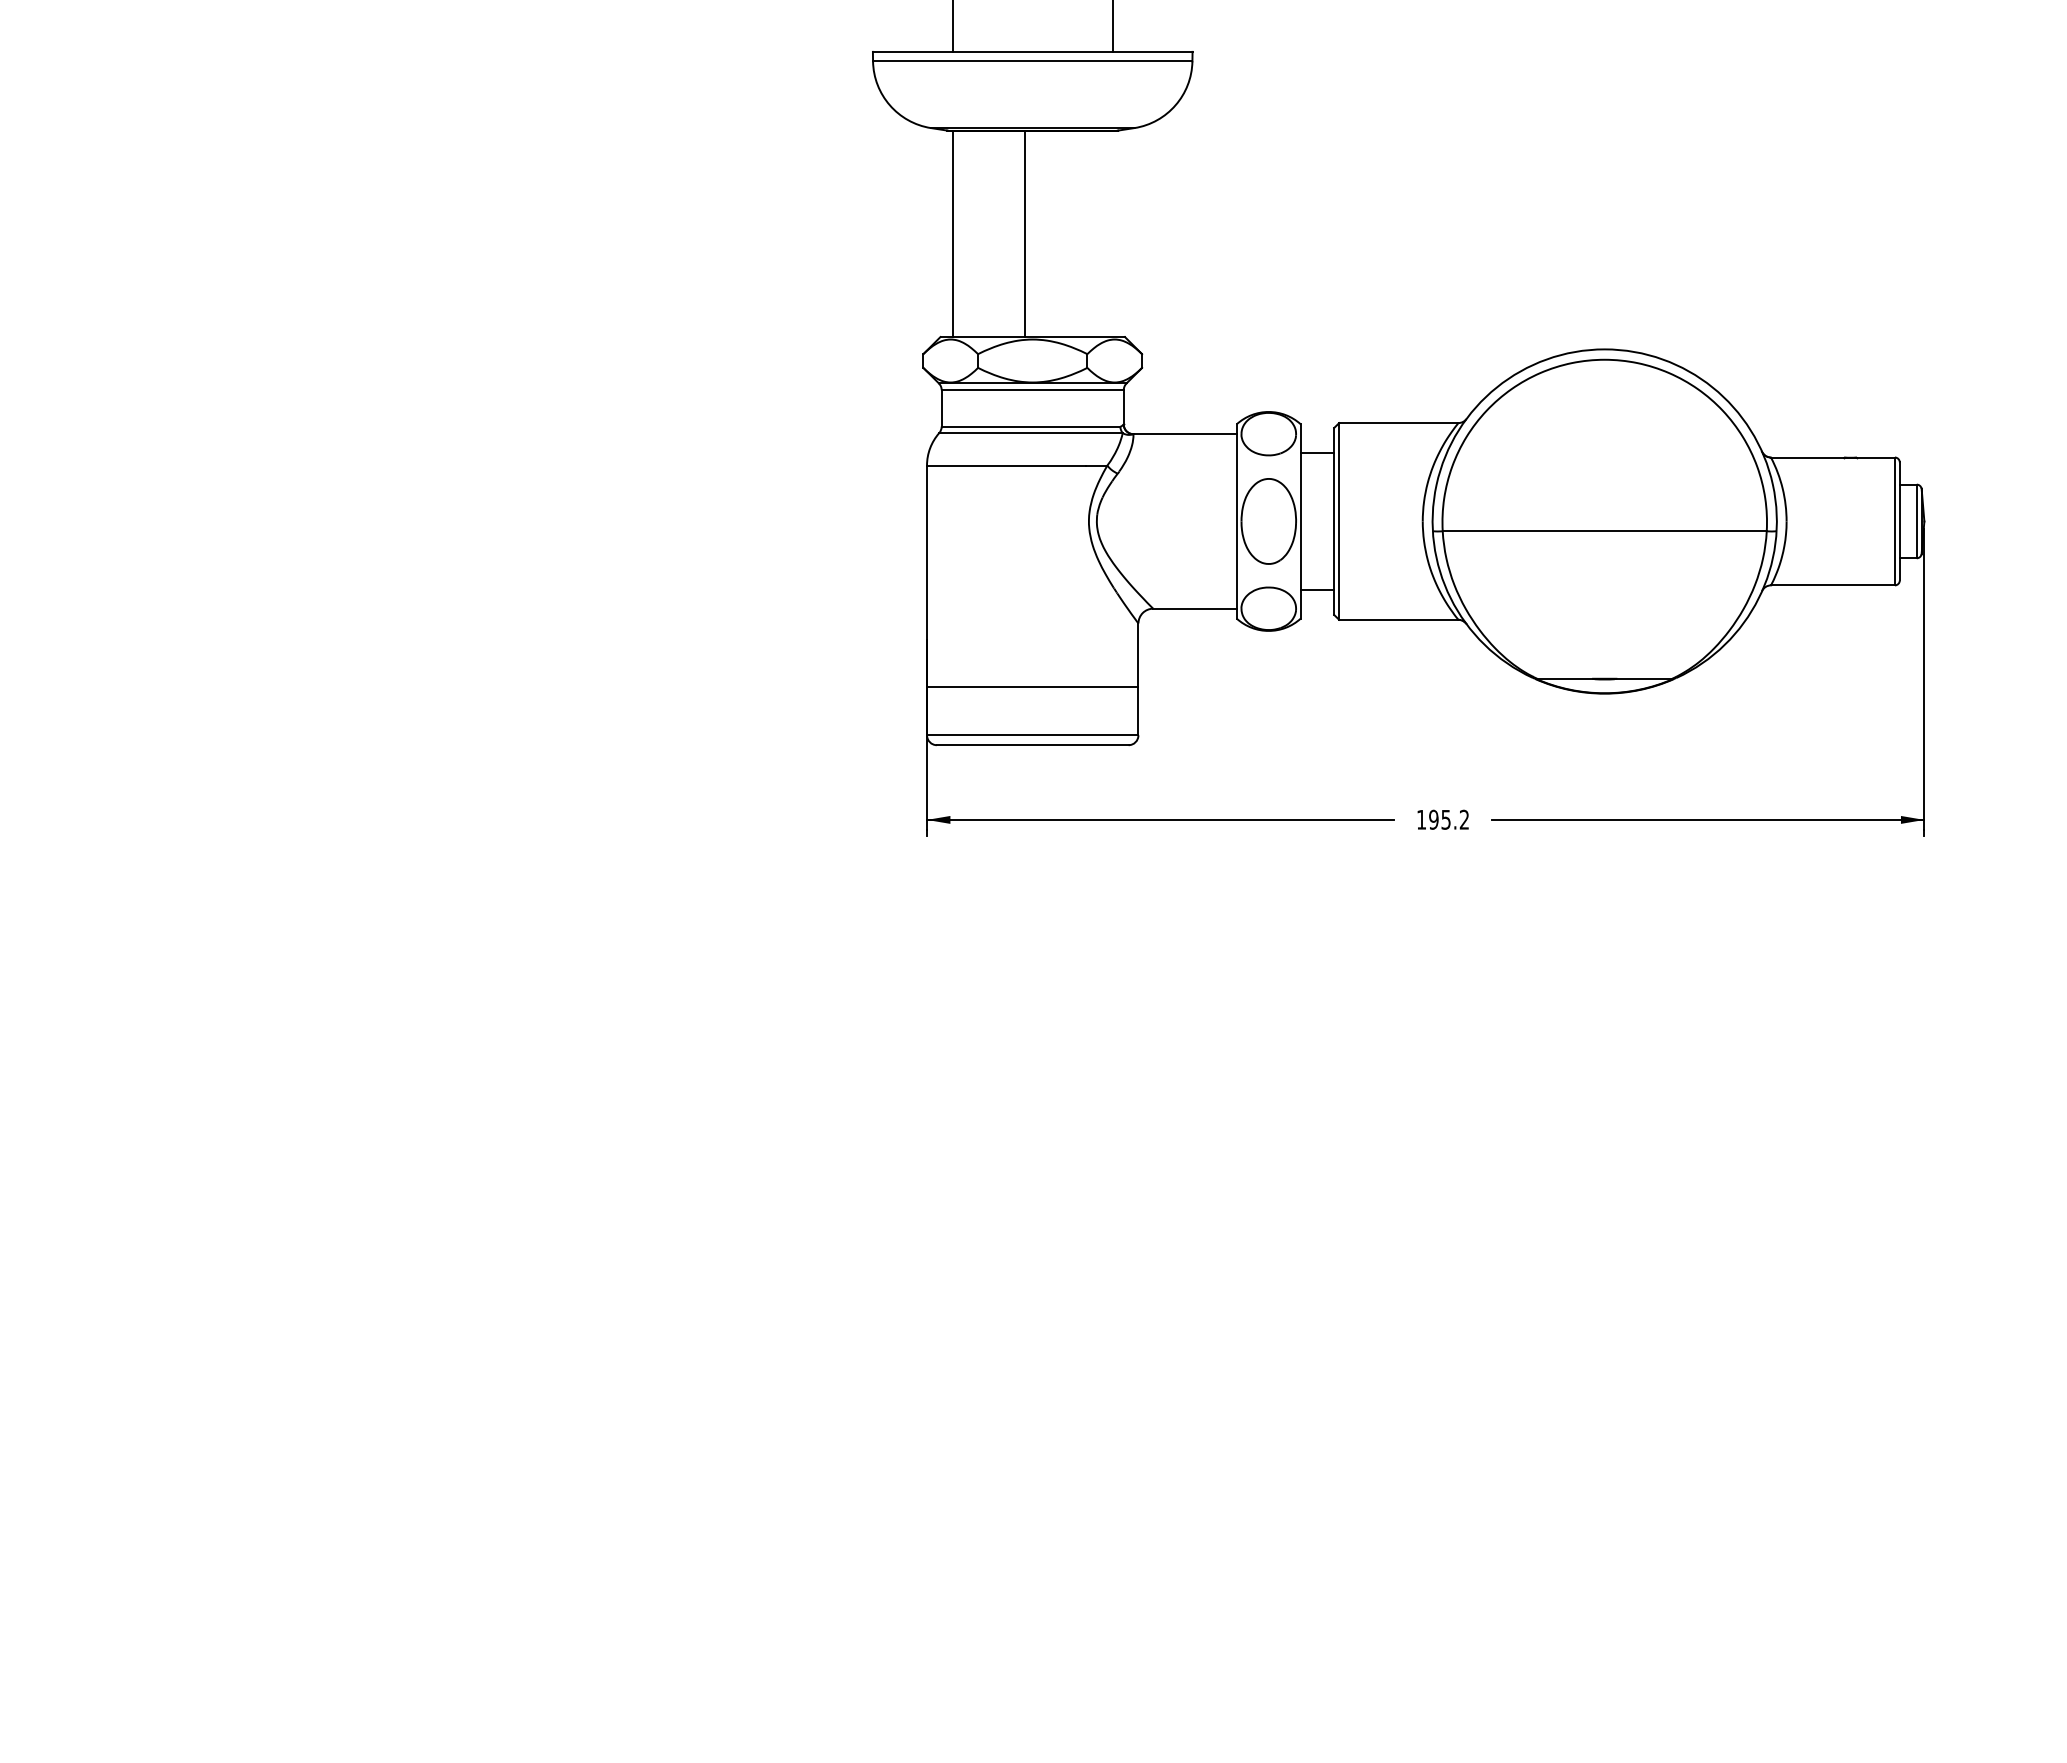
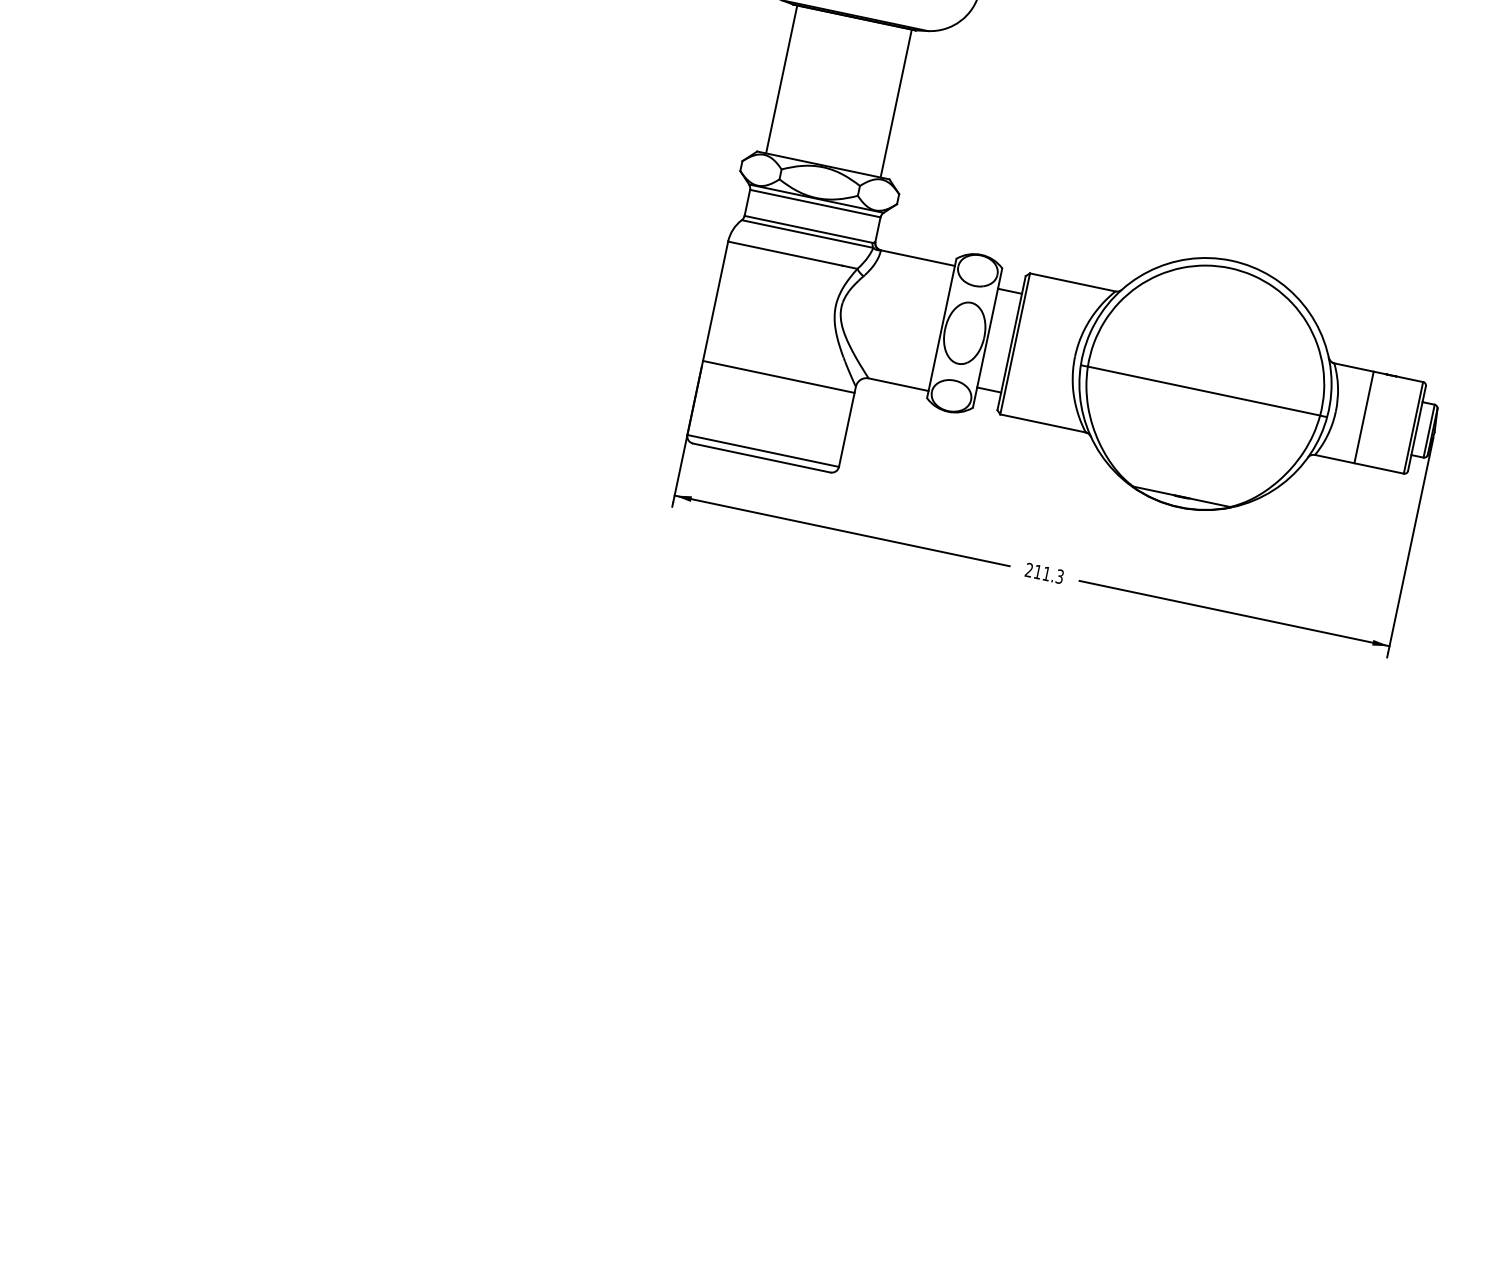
line: (1024, 233) -> (896, 103), moved
line: (1825, 521) -> (1363, 417), added
line: (1032, 687) -> (778, 377), moved
text: (1443, 819) -> (1044, 573), 195.2 -> 211.3

